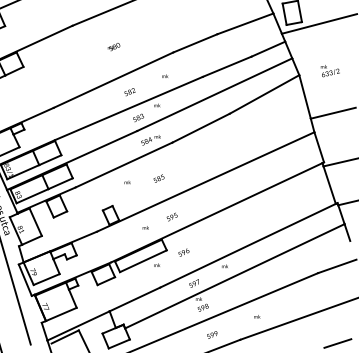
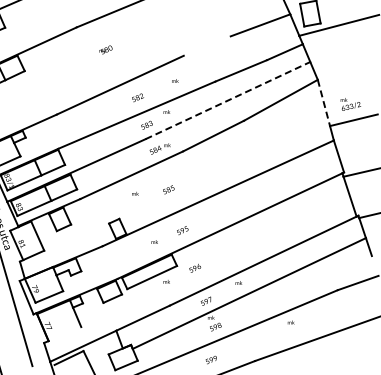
line: (194, 42) -> (206, 45), removed
text: (113, 46) -> (105, 49), moved
text: (330, 71) -> (350, 104), moved
line: (214, 94) -> (227, 100), solid -> dashed
line: (304, 96) -> (323, 102), solid -> dashed
line: (60, 314) -> (64, 334), removed
text: (256, 316) -> (290, 322), moved
text: (211, 334) -> (210, 359), moved
line: (337, 343) -> (358, 364), removed

